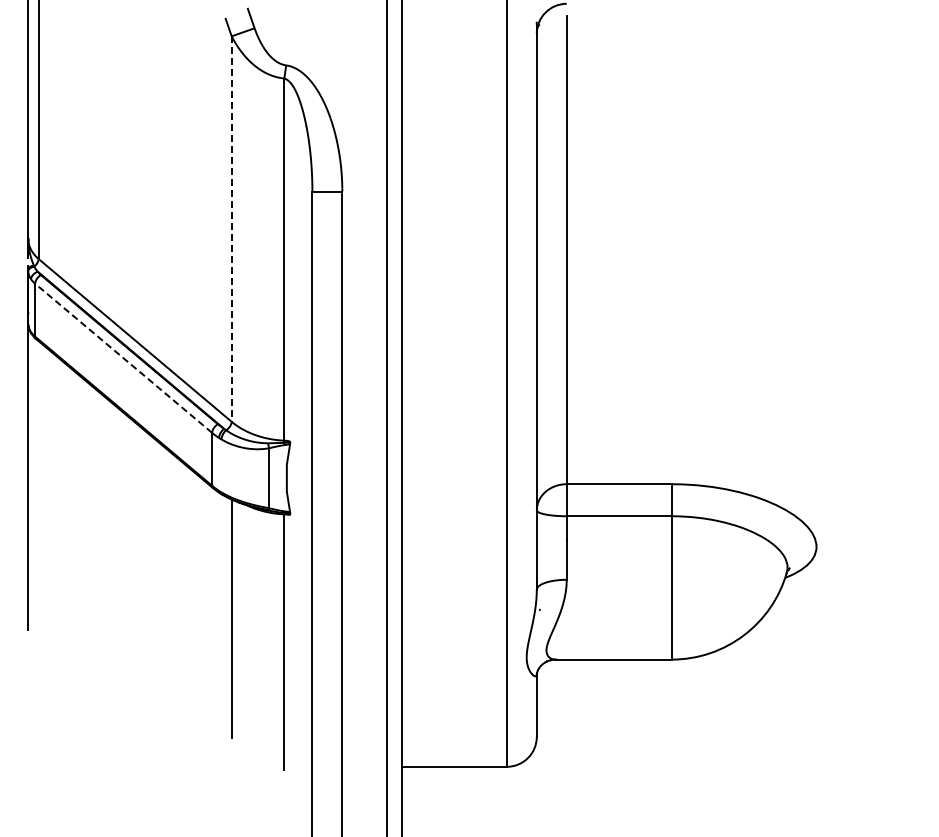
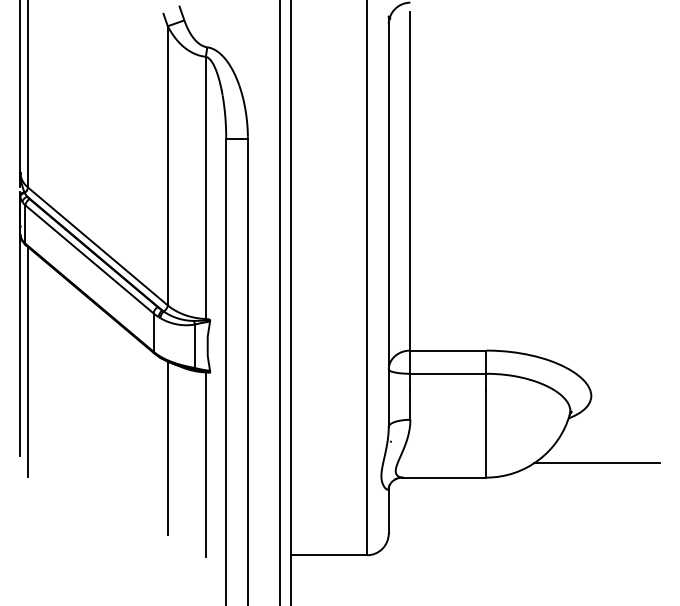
line: (231, 229) -> (167, 166), dashed -> solid
line: (123, 358) -> (89, 259), dashed -> solid
line: (38, 499) -> (27, 361), added
line: (823, 639) -> (596, 463), added

